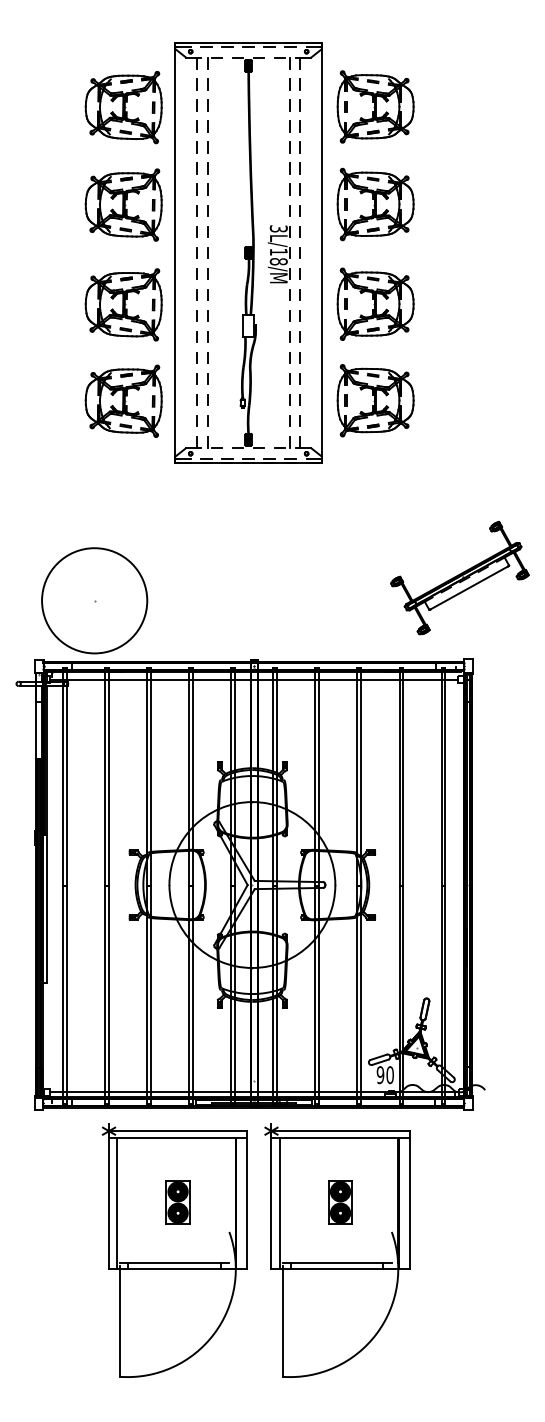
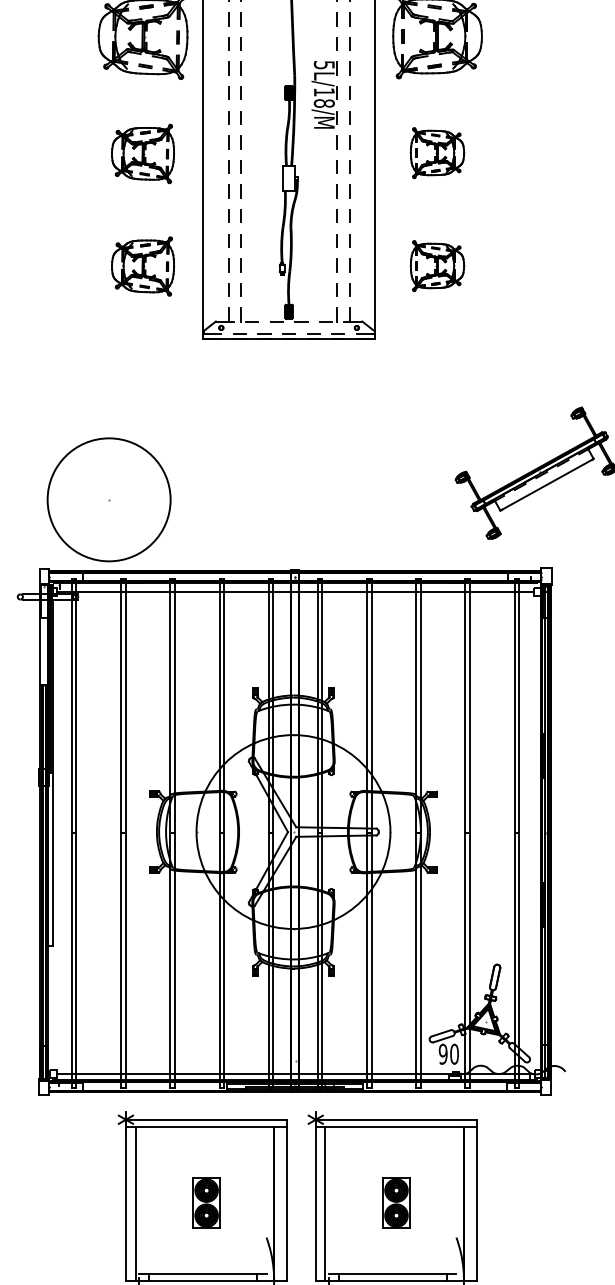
text: (278, 228) -> (324, 64), 3L/18/M -> 5L/18/M
part: (375, 303) -> (437, 152), size x0.6
part: (123, 304) -> (142, 153), size x0.7
part: (123, 400) -> (142, 265), size x0.7
part: (375, 400) -> (437, 265), size x0.6

